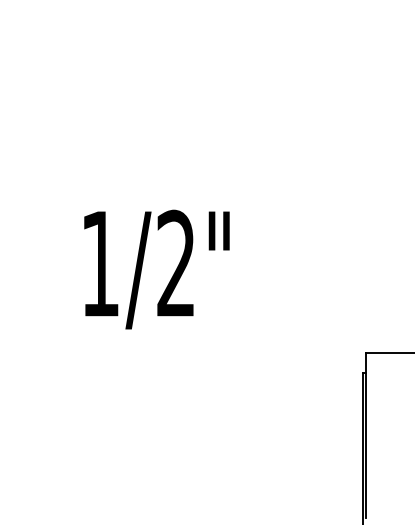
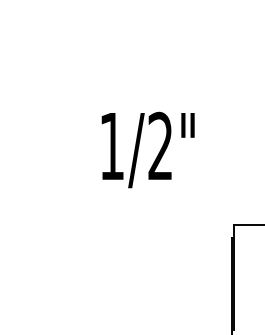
text: (155, 268) -> (147, 149), moved

